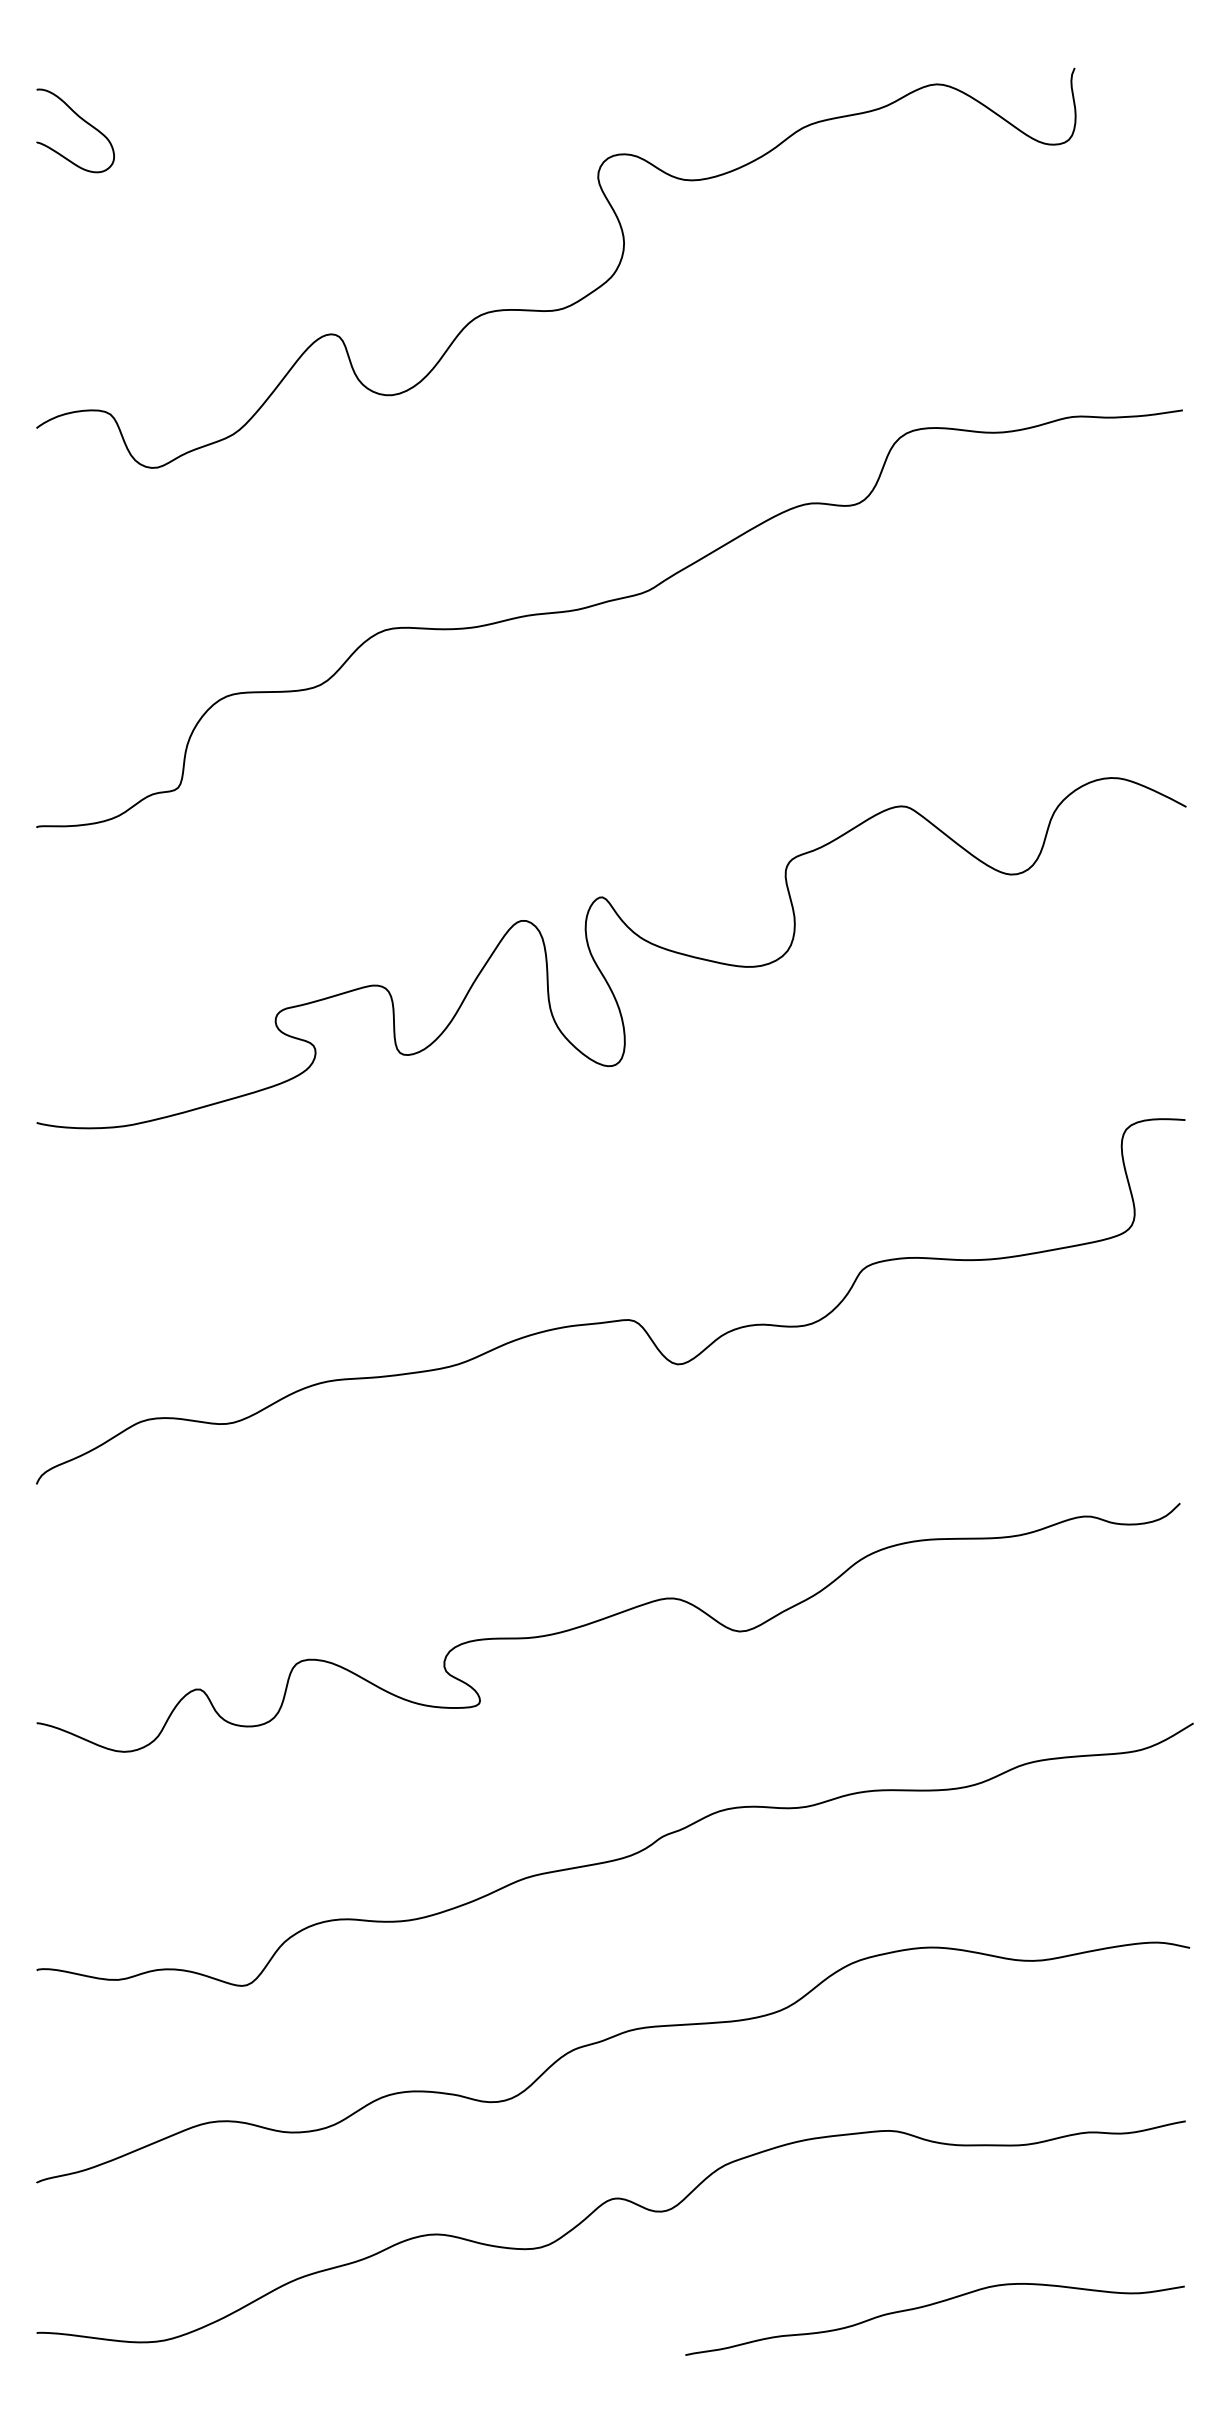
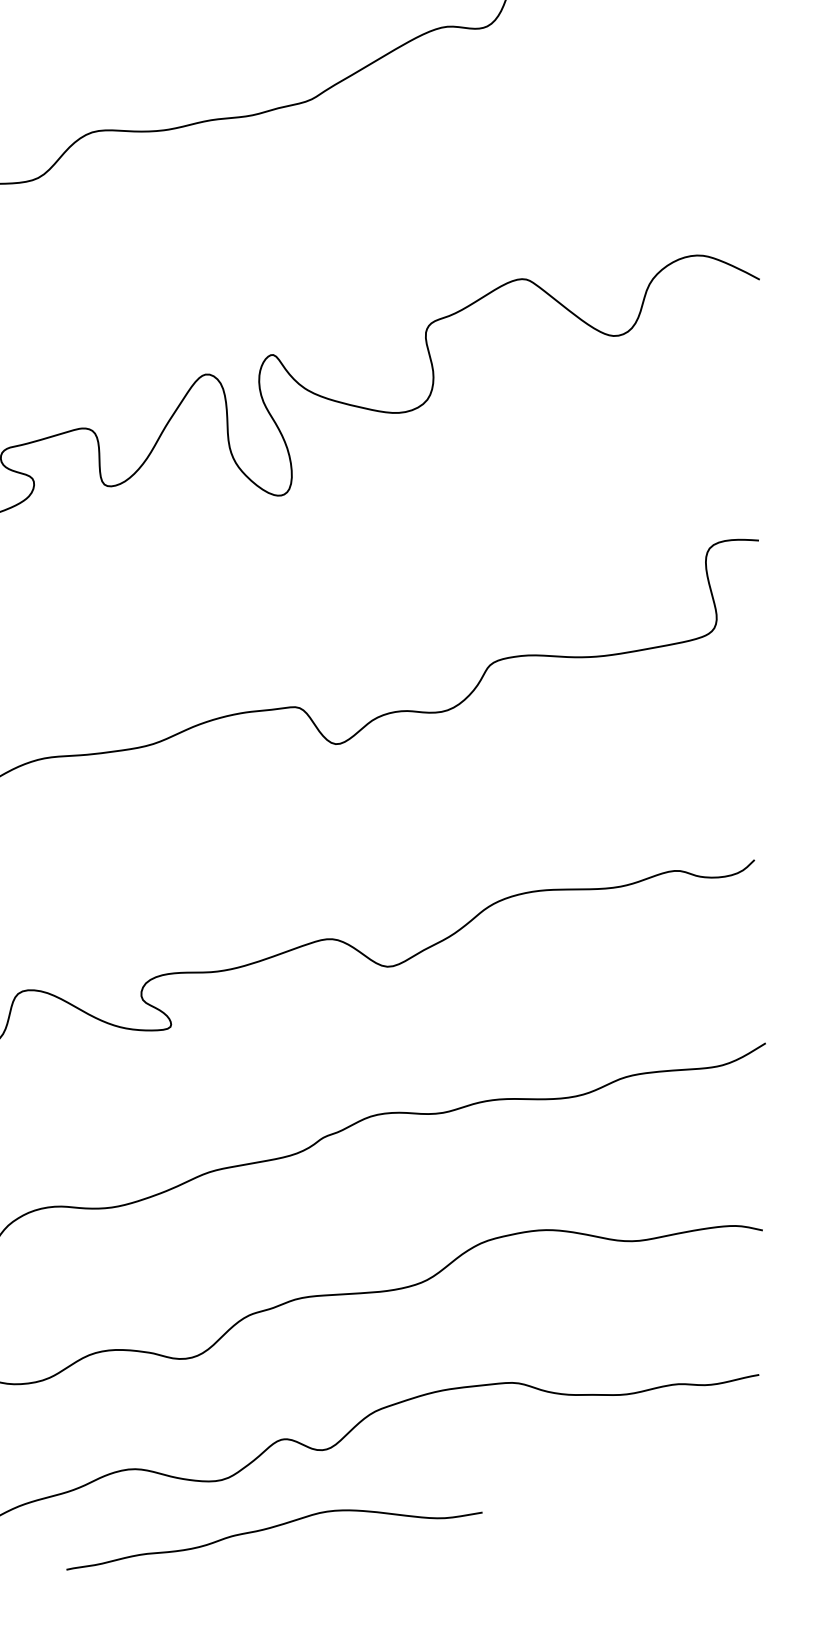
curve: (932, 2305) -> (272, 1528), moved

